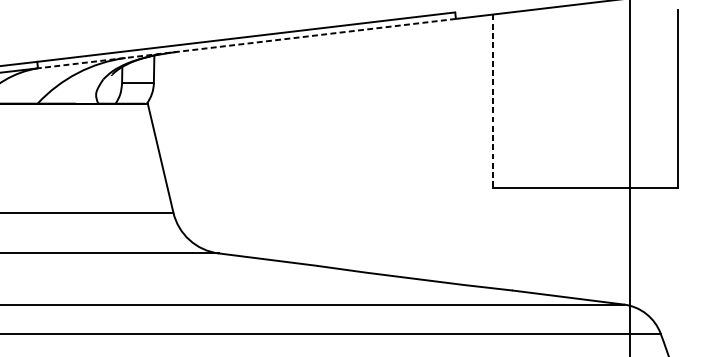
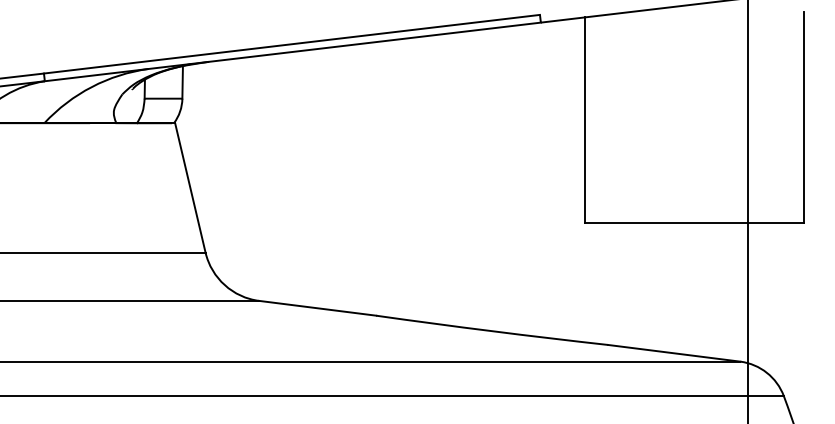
line: (246, 43) -> (292, 51), dashed -> solid
line: (492, 101) -> (584, 120), dashed -> solid

